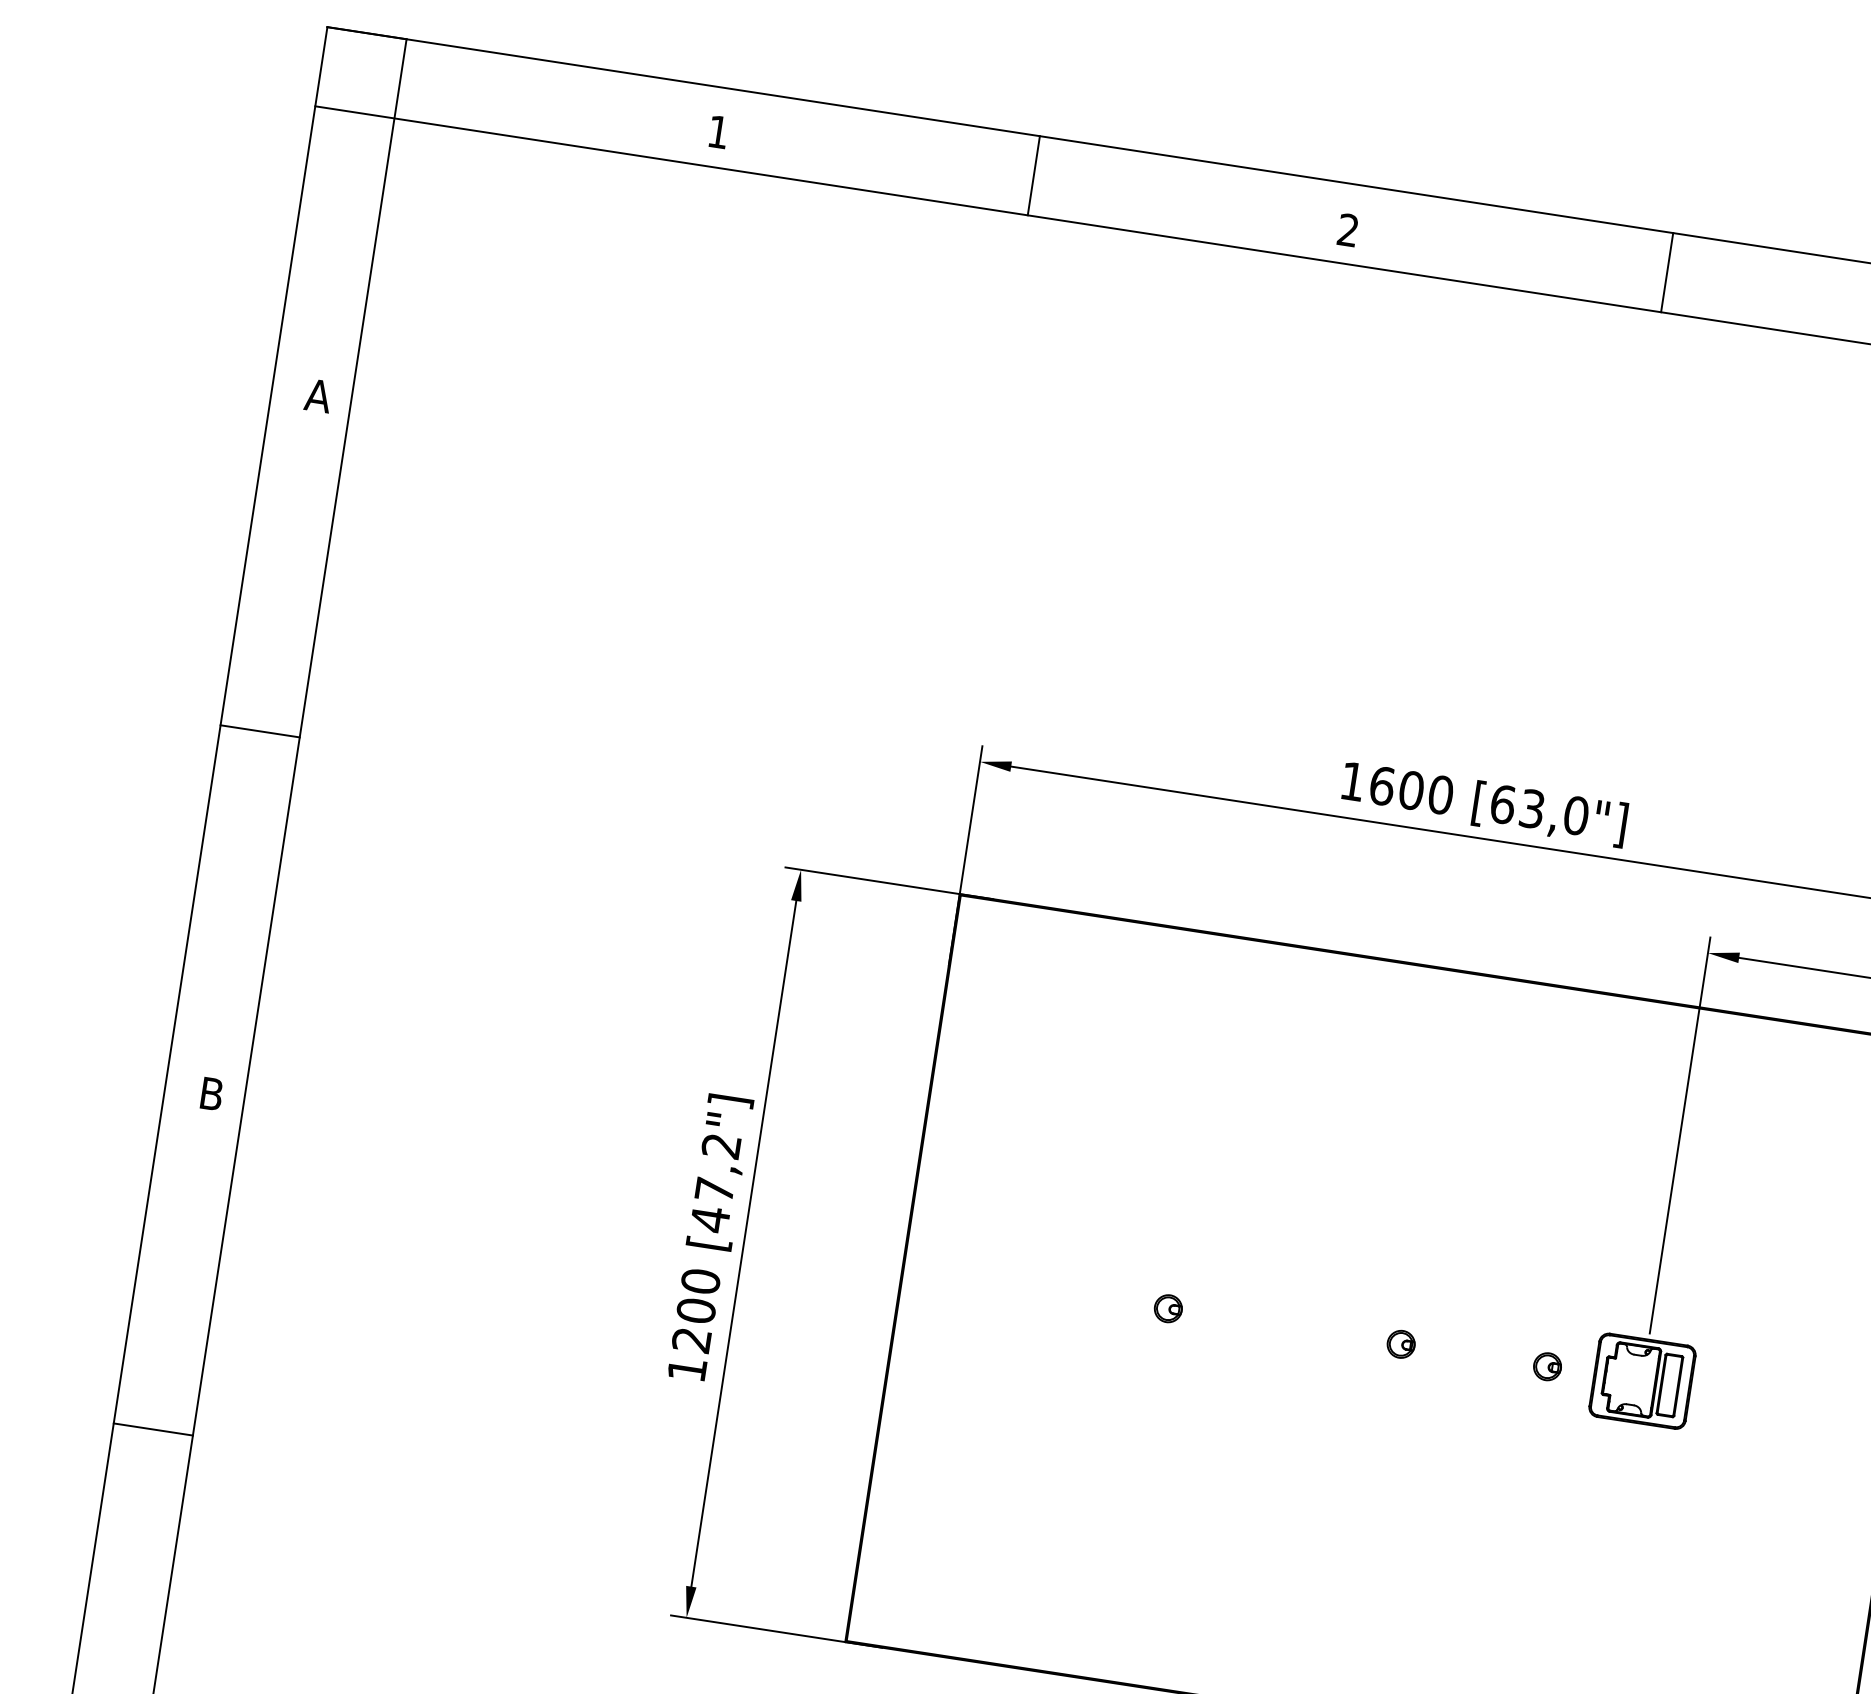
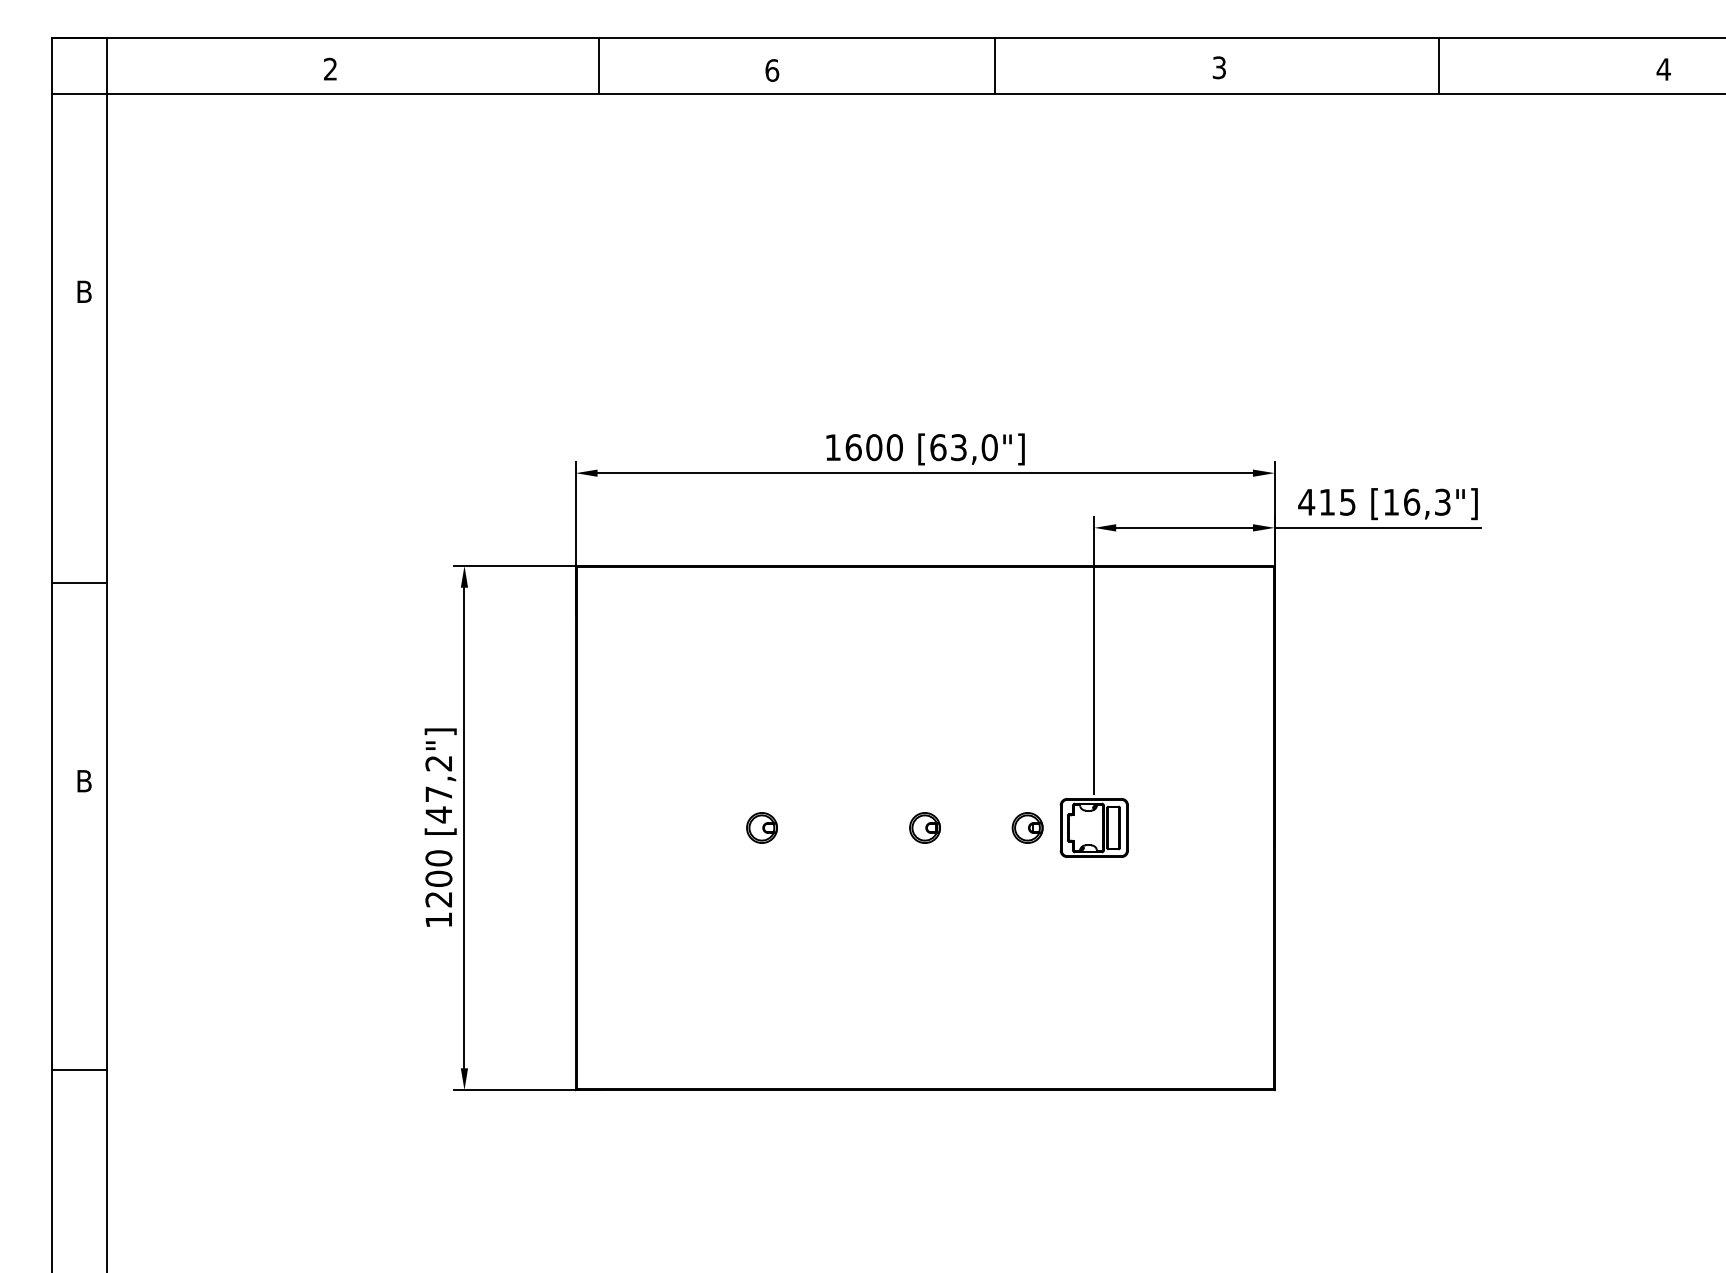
text: (718, 130) -> (330, 68), 1 -> 2
line: (1034, 174) -> (599, 65), moved
text: (1348, 230) -> (772, 70), 2 -> 6
text: (318, 395) -> (84, 291), A -> B
line: (260, 731) -> (79, 582), moved
part: (1167, 1307) -> (761, 827), size x1.6
part: (1401, 1343) -> (925, 827), size x1.6
part: (1547, 1365) -> (1027, 827), size x1.6
line: (153, 1430) -> (79, 1070), moved

